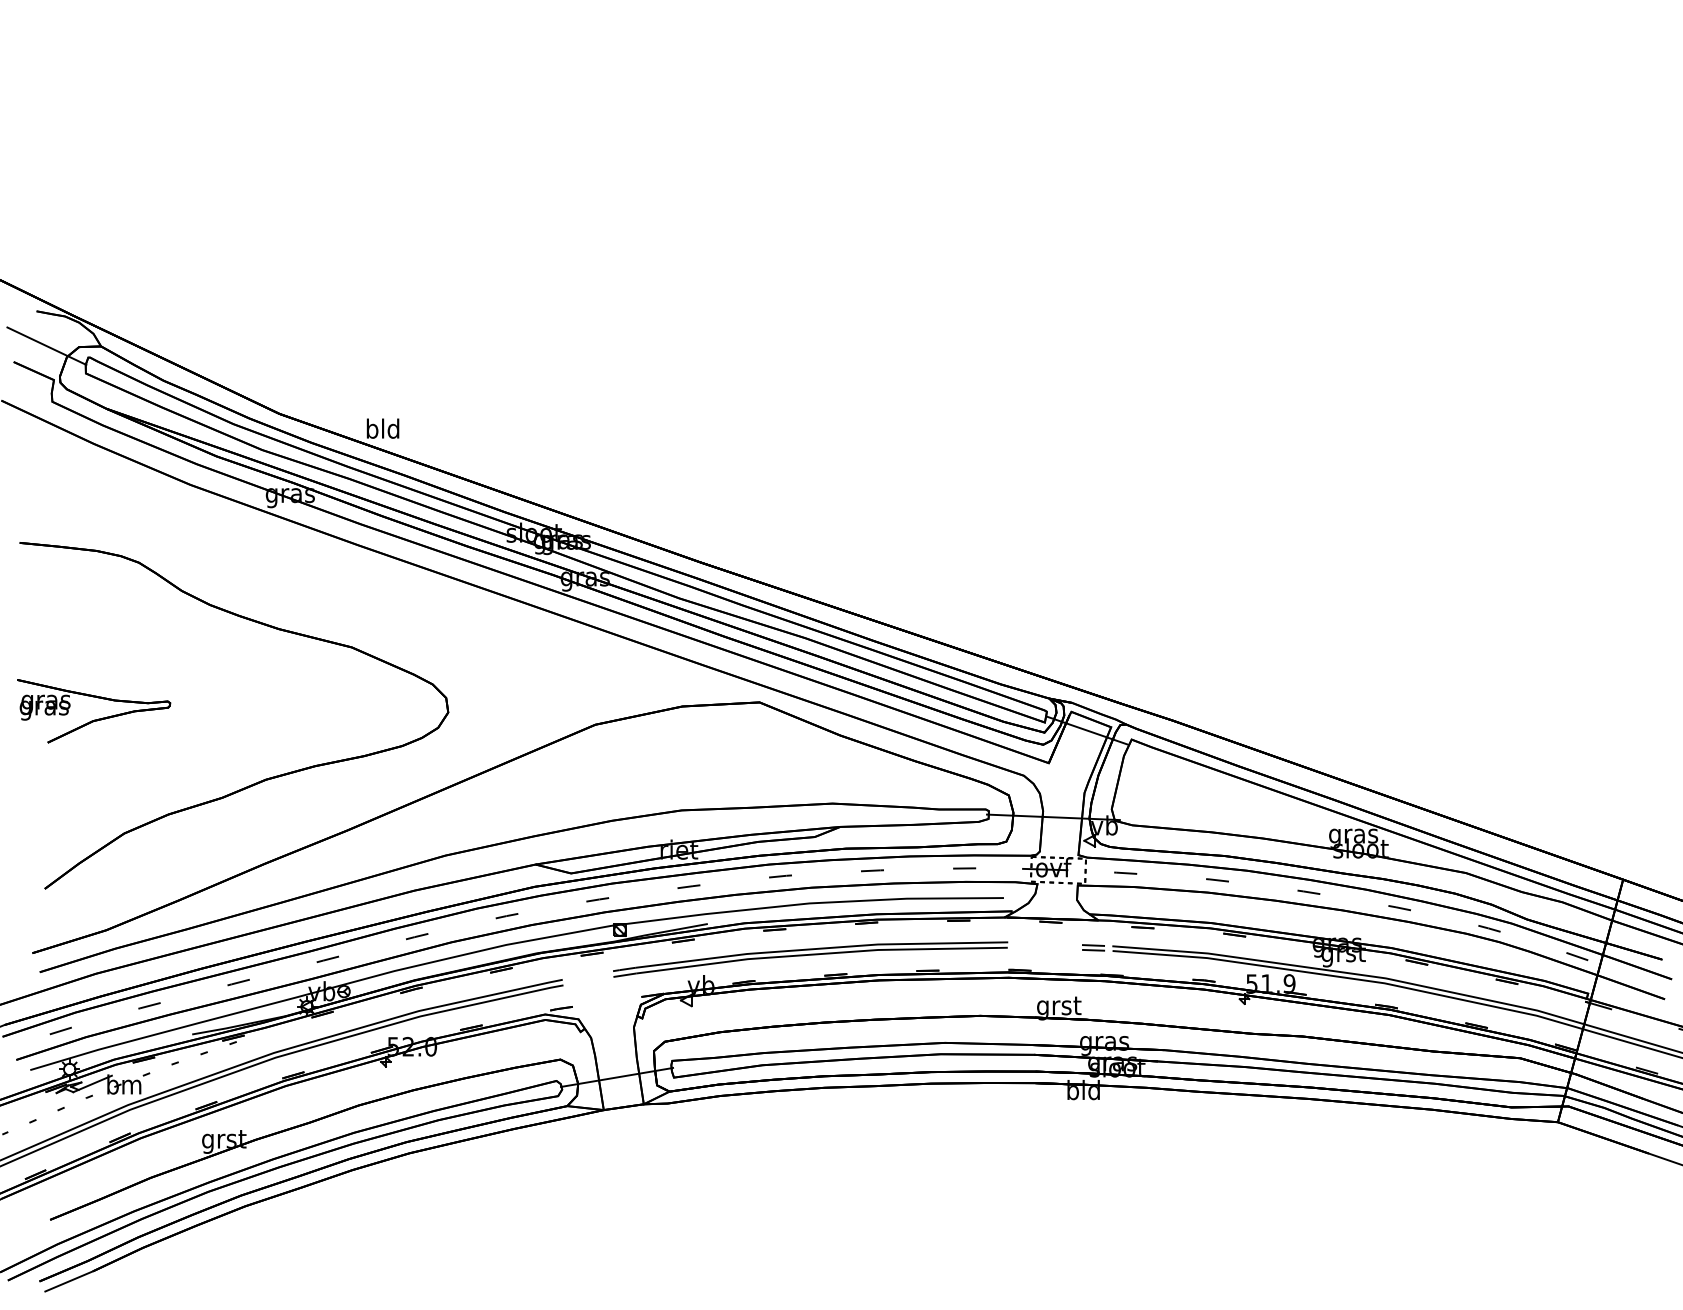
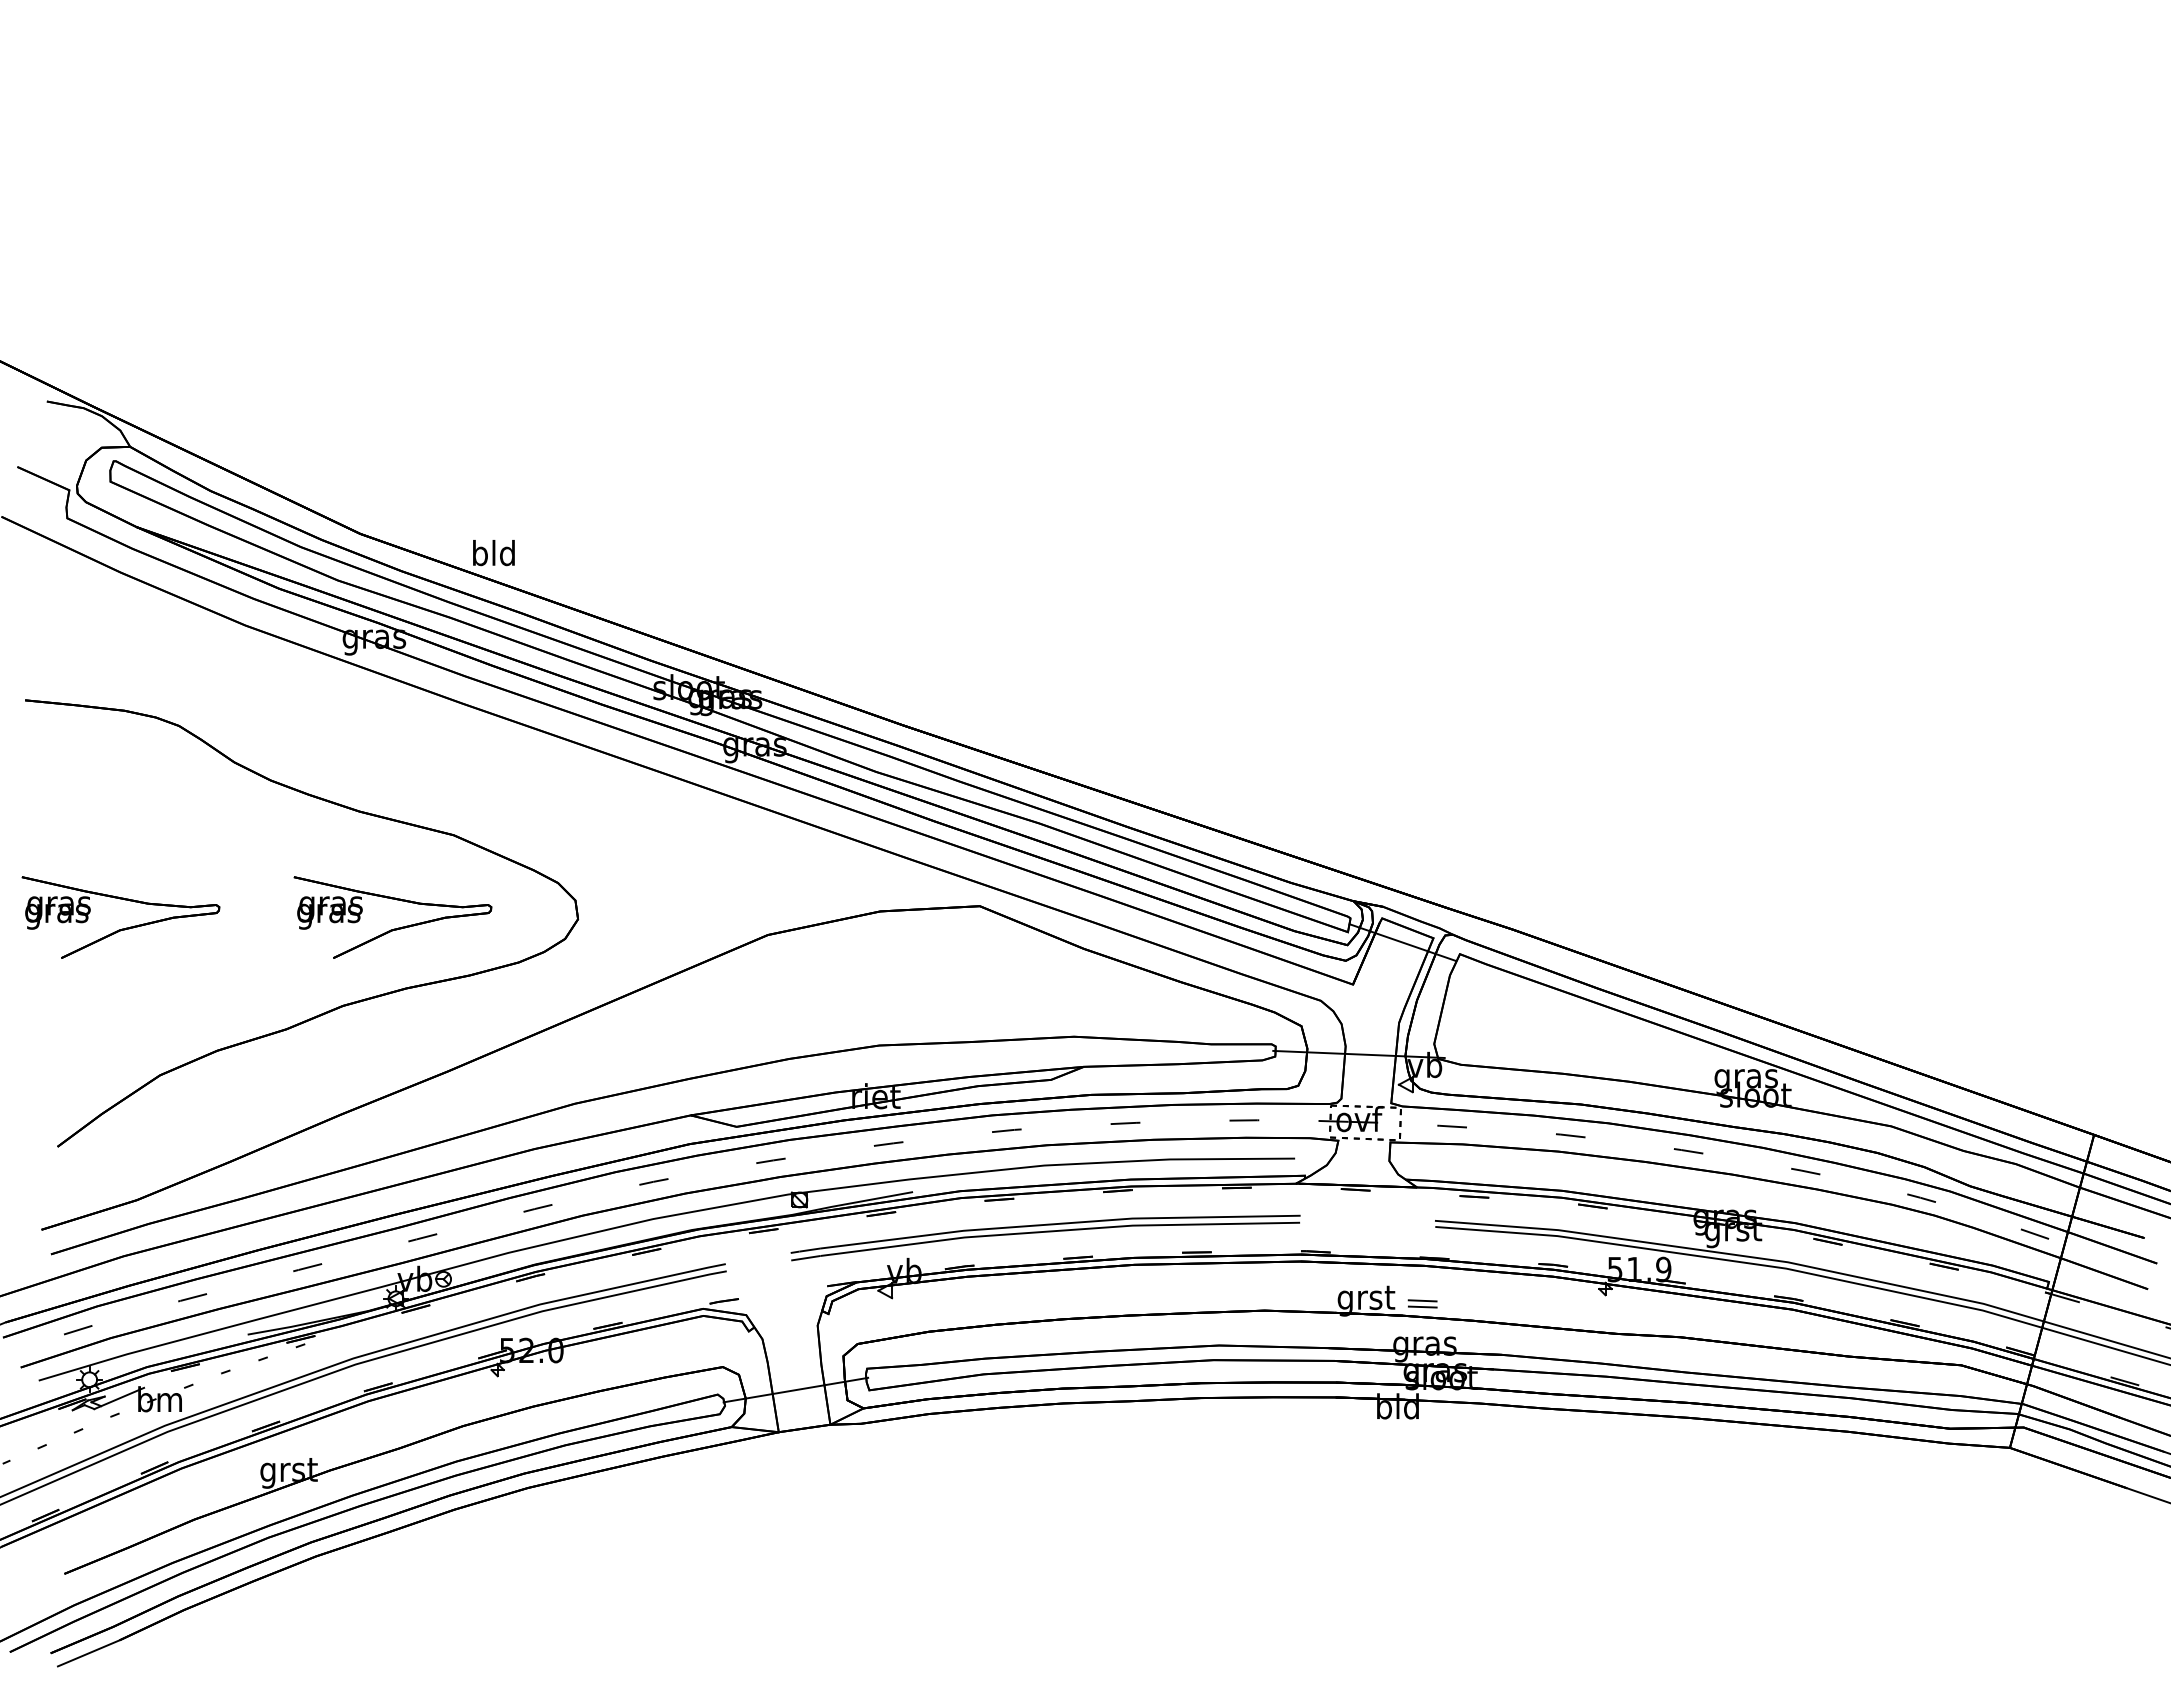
line: (47, 346) -> (60, 446), removed
part: (305, 719) -> (394, 928), added
part: (1093, 947) -> (1422, 1303), moved

